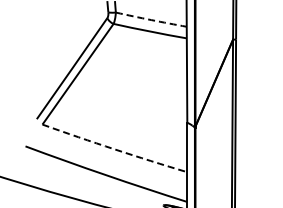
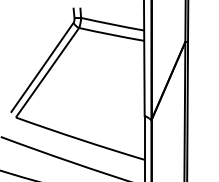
arc: (151, 20) -> (112, 24), dashed -> solid
arc: (114, 149) -> (79, 139), dashed -> solid

